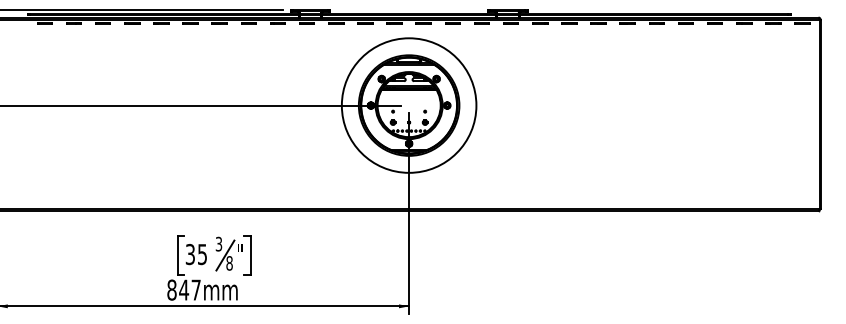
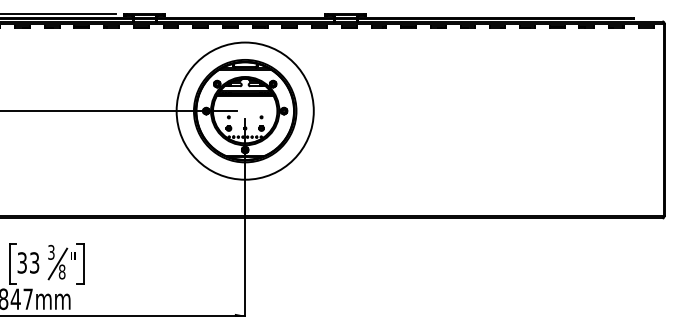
text: (202, 253) -> (34, 261), 35 -> 33

